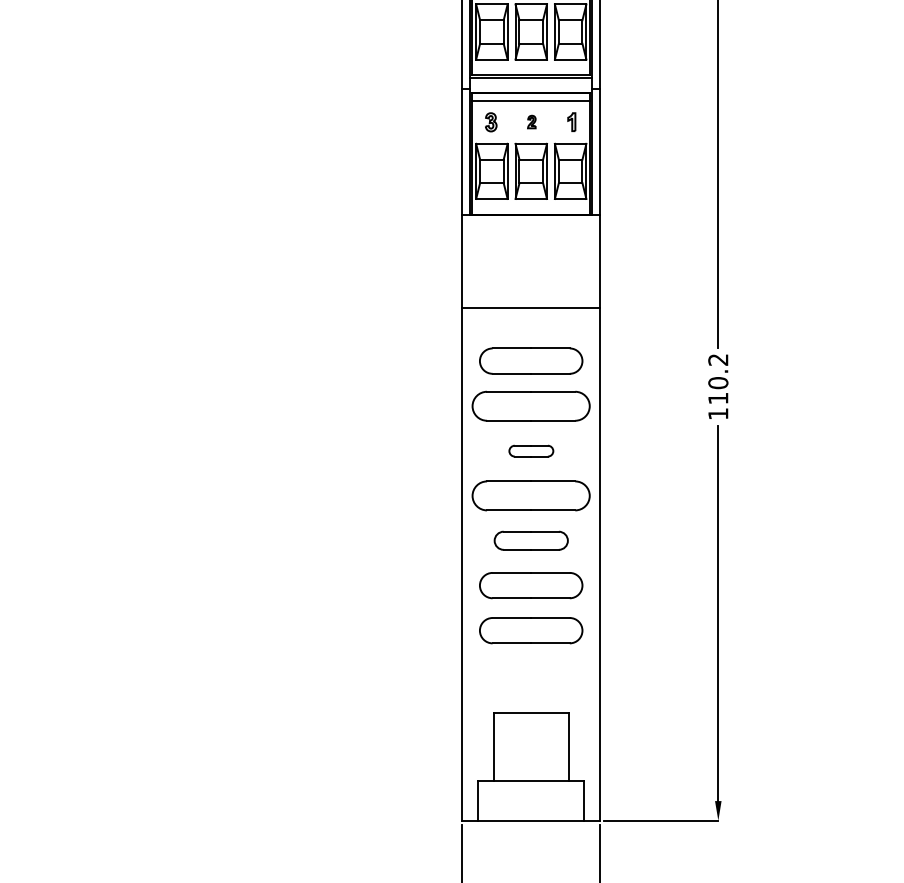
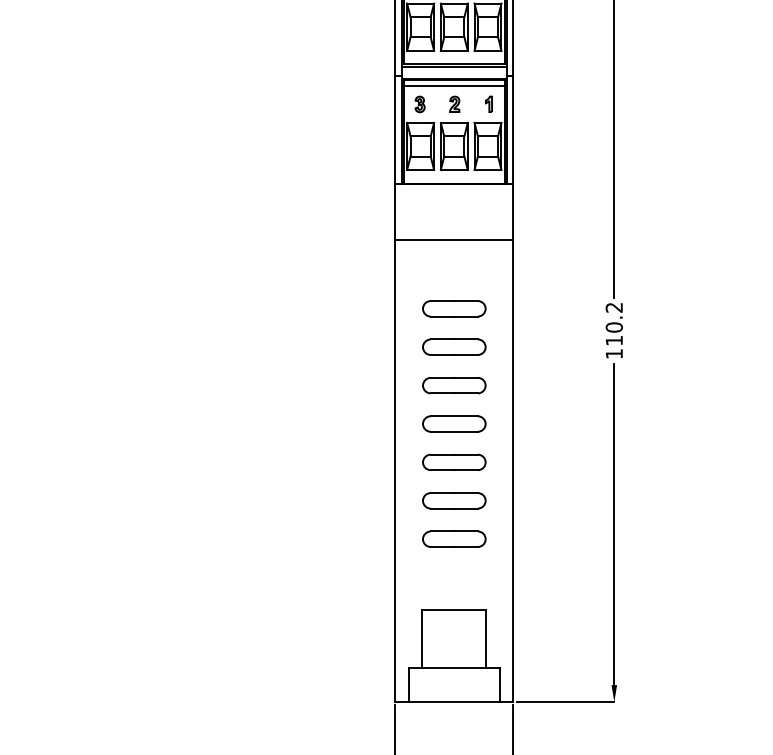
part: (531, 121) -> (454, 103), size x1.43
line: (531, 308) -> (454, 240), moved
part: (531, 360) -> (454, 308), size x0.71
part: (531, 405) -> (454, 346), size x0.62
part: (531, 450) -> (454, 385), size x1.67
part: (531, 495) -> (454, 423), size x0.62
part: (531, 585) -> (454, 500), size x0.71
part: (531, 629) -> (454, 538), size x0.71

